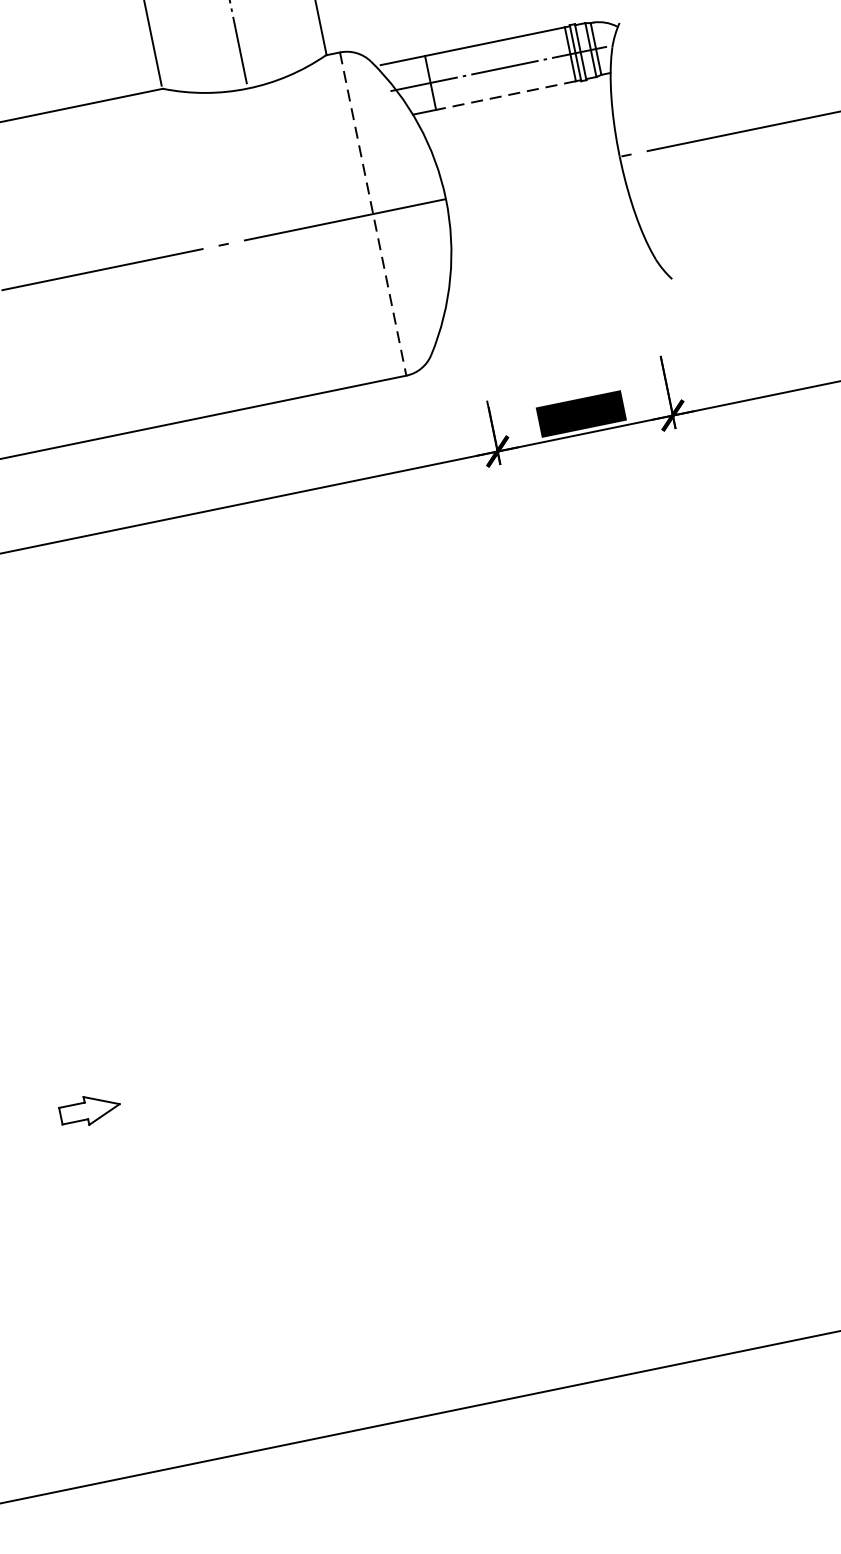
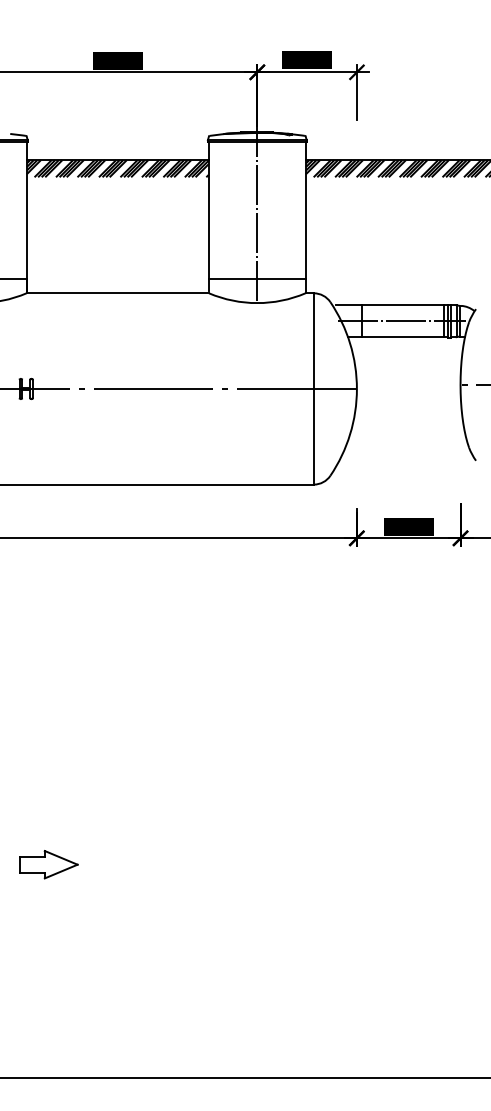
line: (237, 47) -> (256, 278), added
line: (505, 96) -> (402, 337), dashed -> solid
line: (372, 213) -> (313, 388), dashed -> solid
part: (89, 1109) -> (48, 864), size x1.67

